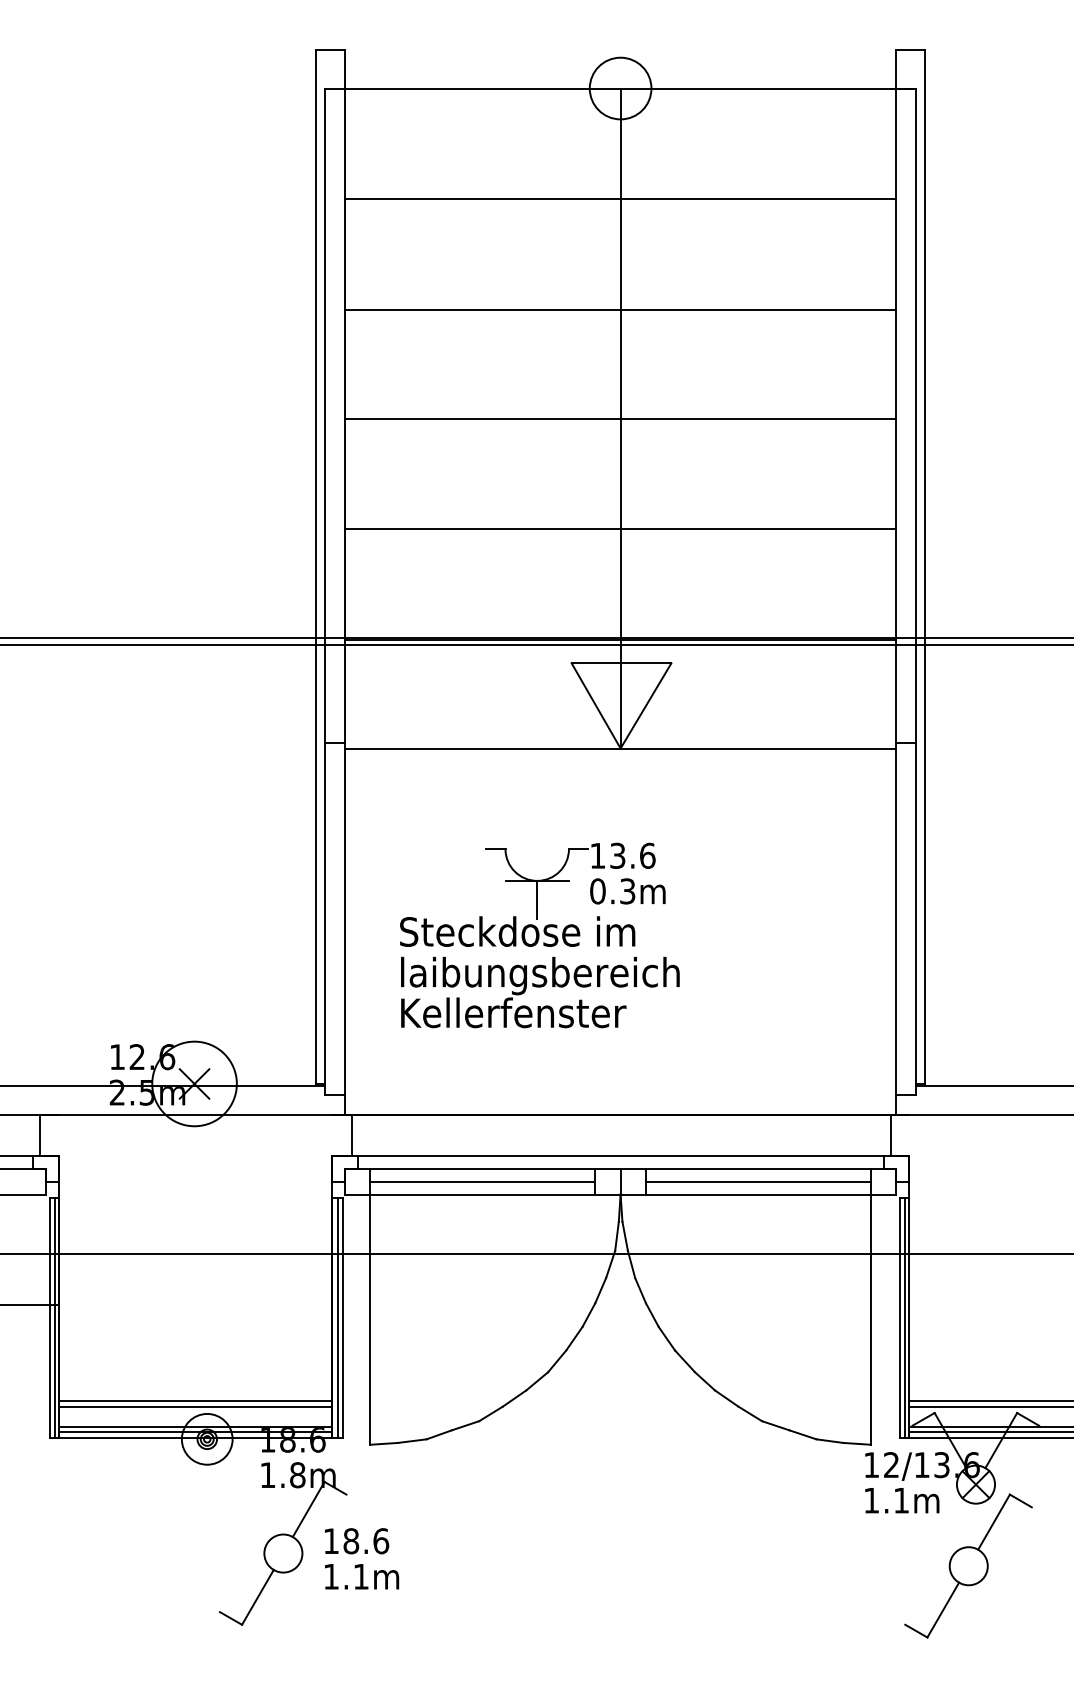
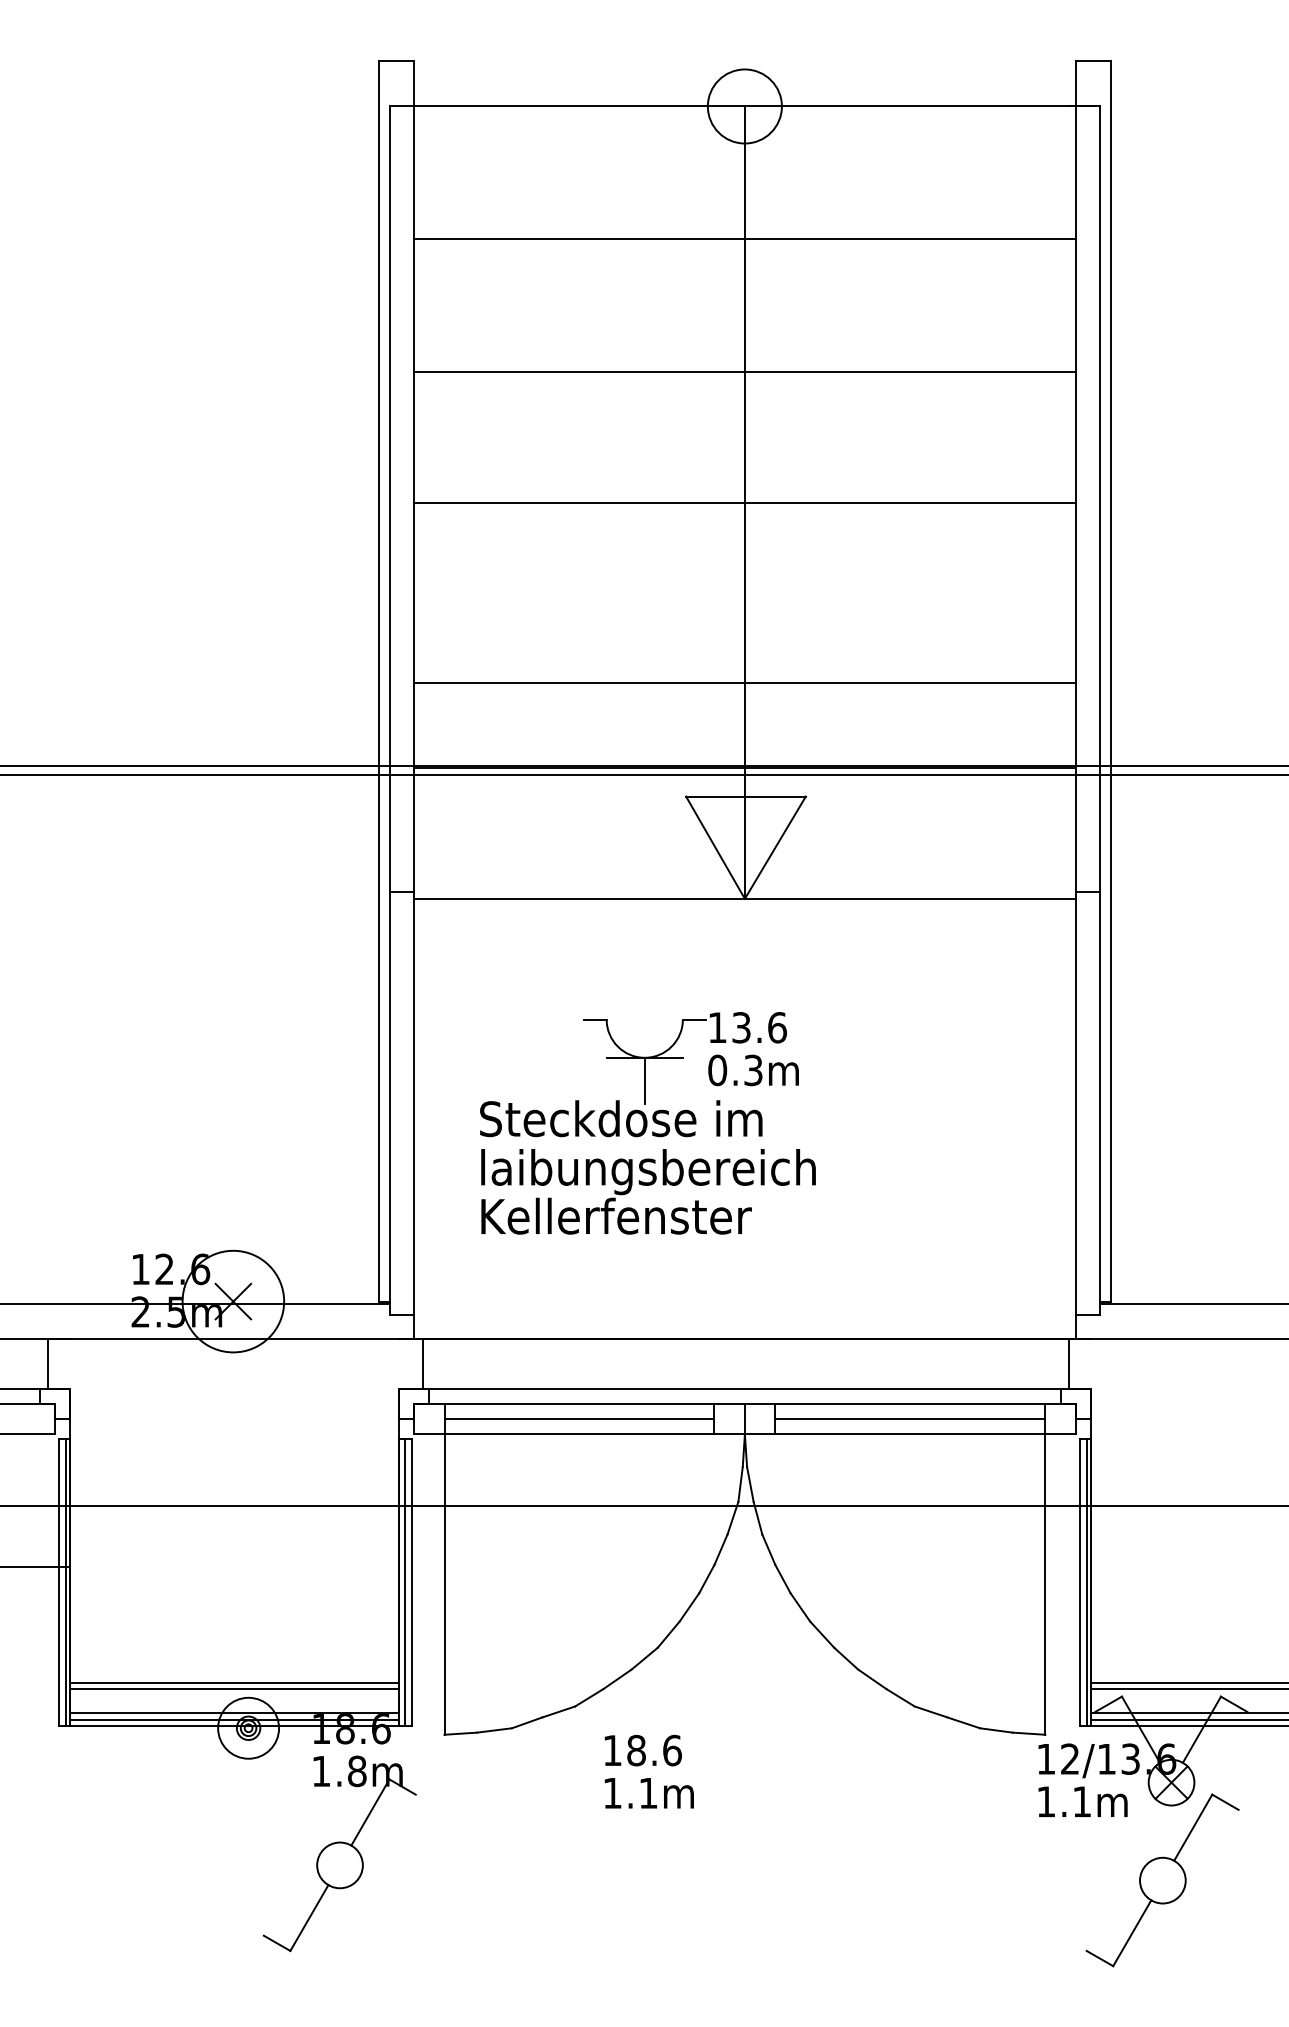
line: (620, 529) -> (744, 682), moved
text: (361, 1558) -> (648, 1771), moved

